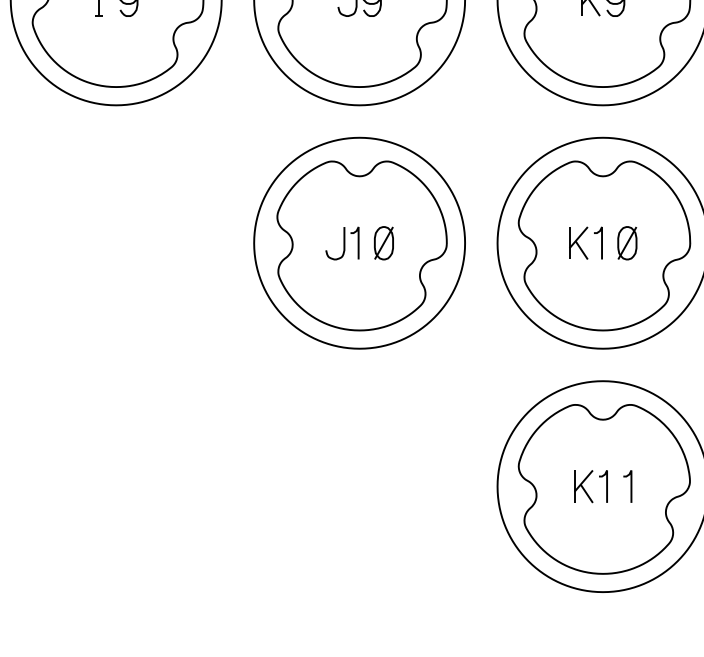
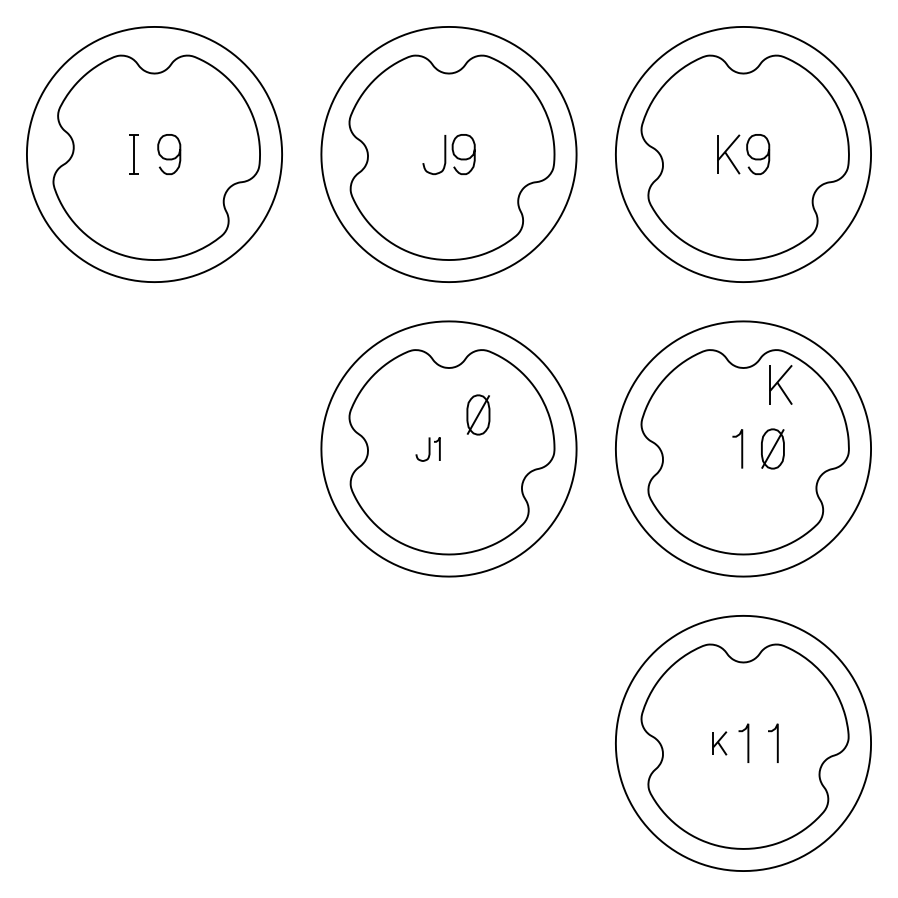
part: (384, 242) -> (478, 414), moved
part: (578, 242) -> (780, 384), moved
part: (341, 243) -> (427, 449), size x0.6
part: (583, 486) -> (719, 743), size x0.6

